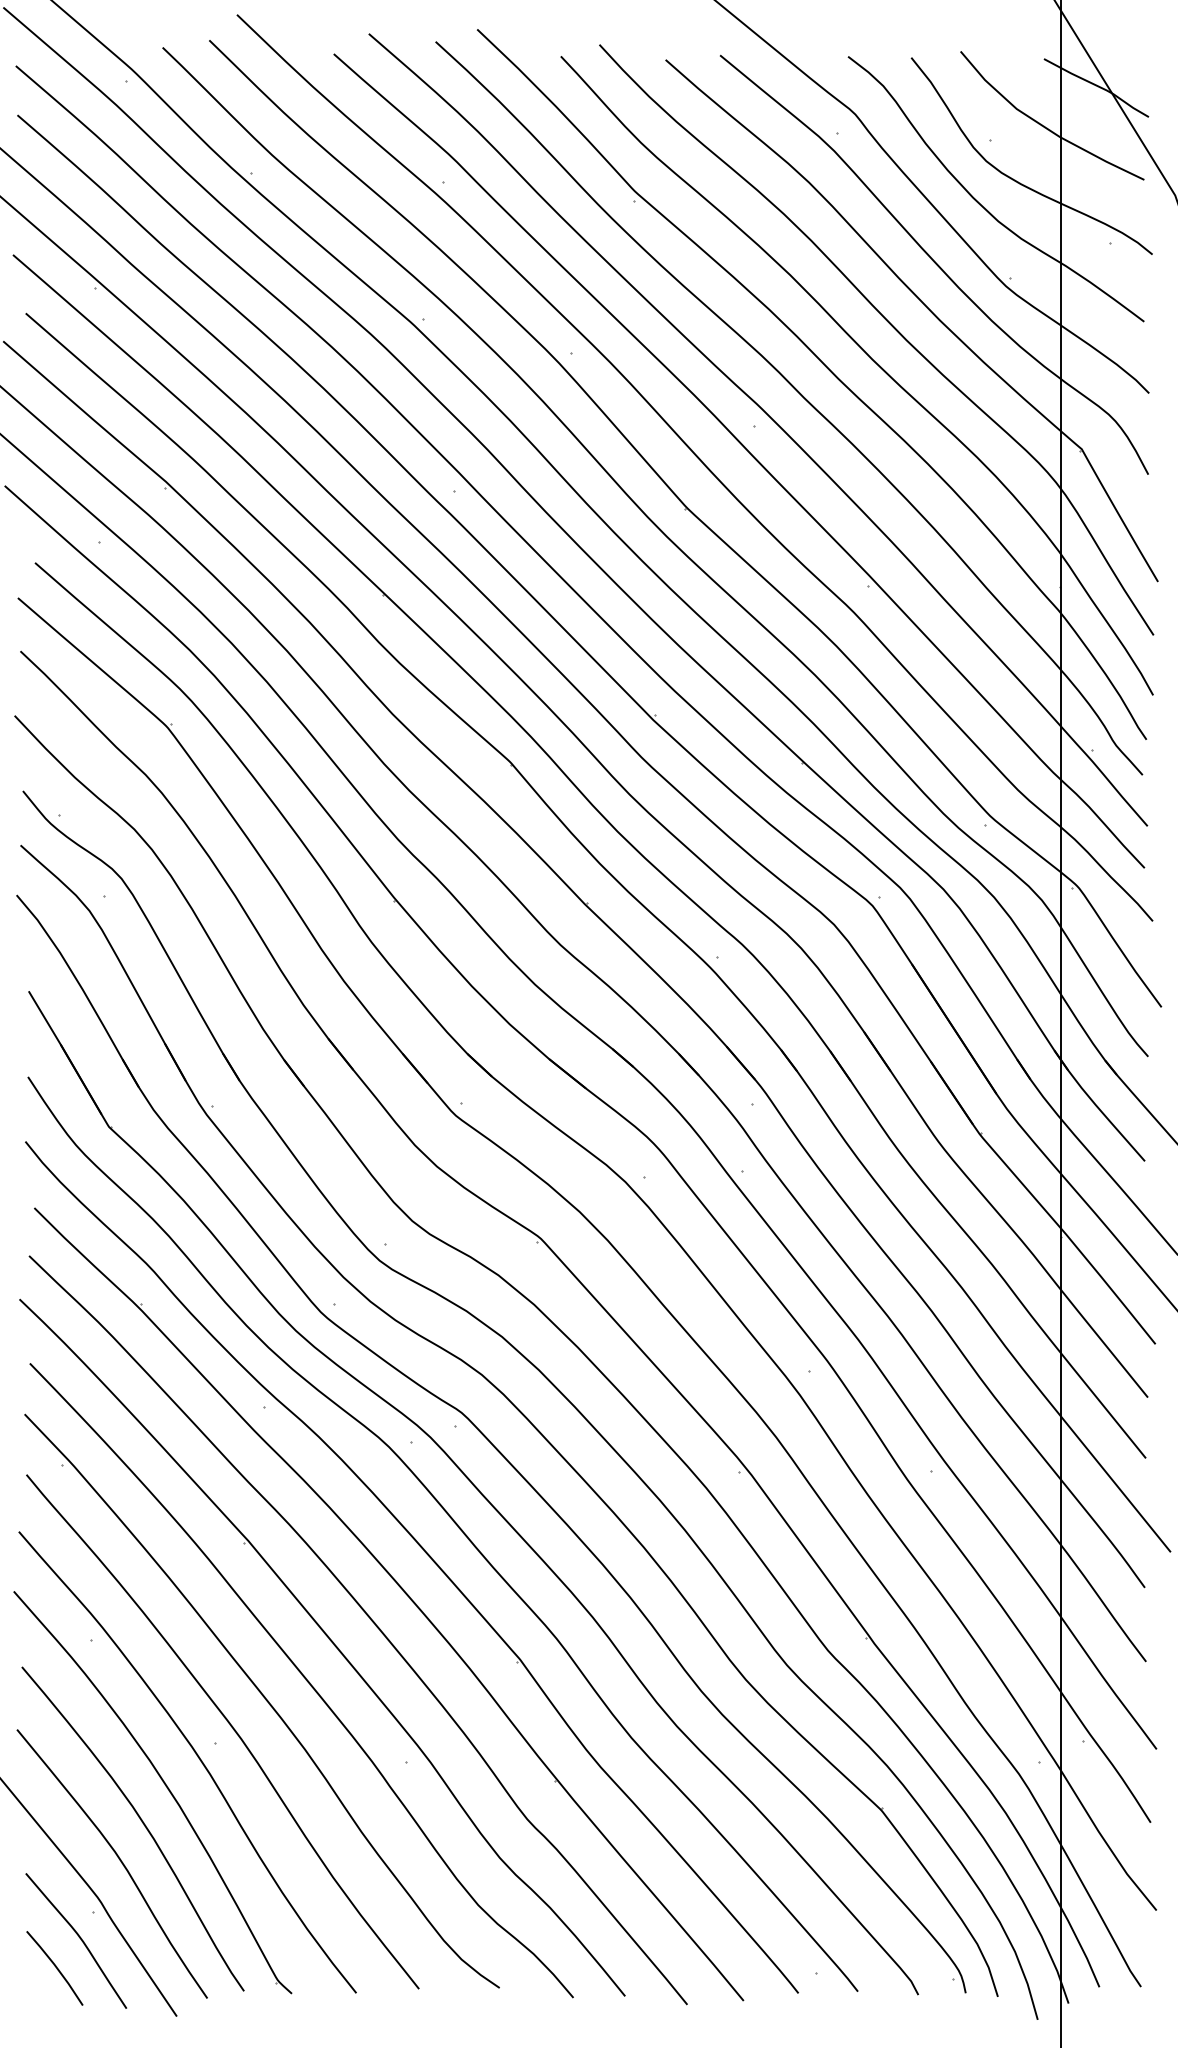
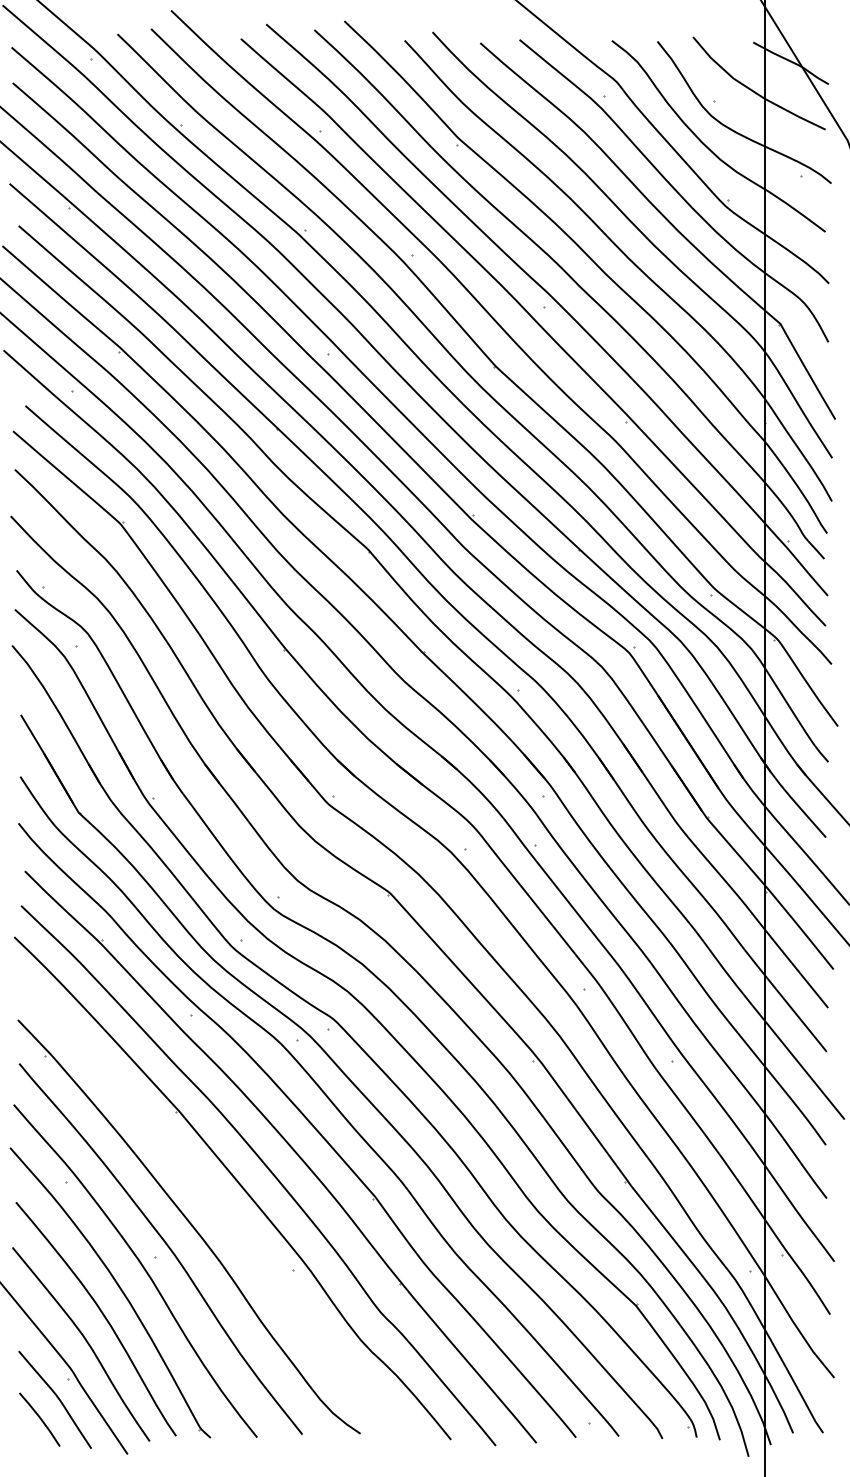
curve: (303, 1677) -> (219, 1209), removed

